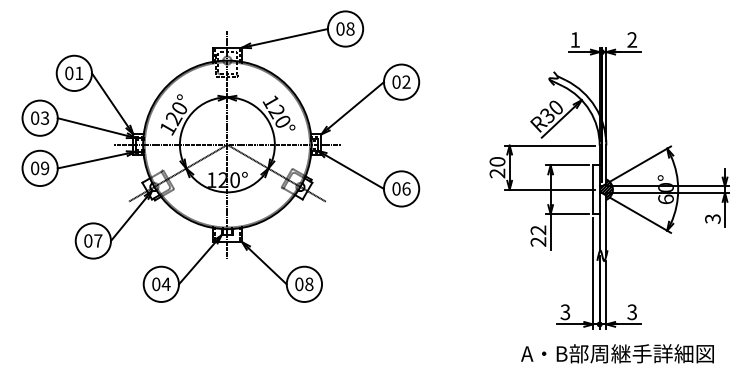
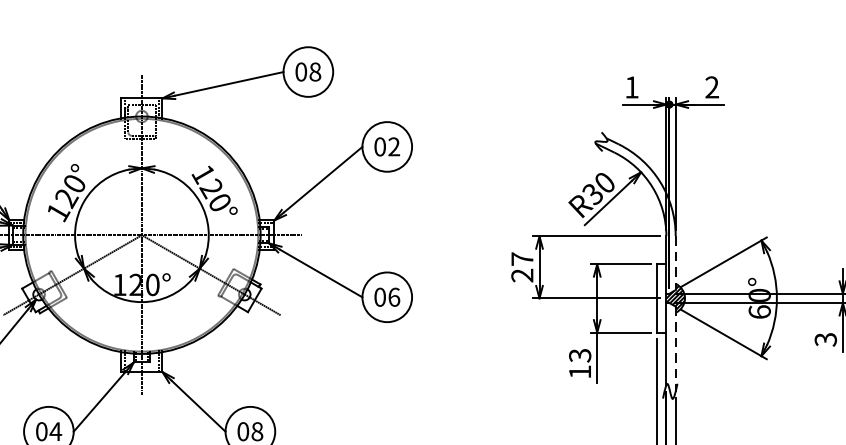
text: (497, 161) -> (522, 258), 20 -> 27
line: (606, 165) -> (675, 264), solid -> dashed
line: (606, 226) -> (675, 350), solid -> dashed
text: (538, 235) -> (580, 362), 22 -> 13

